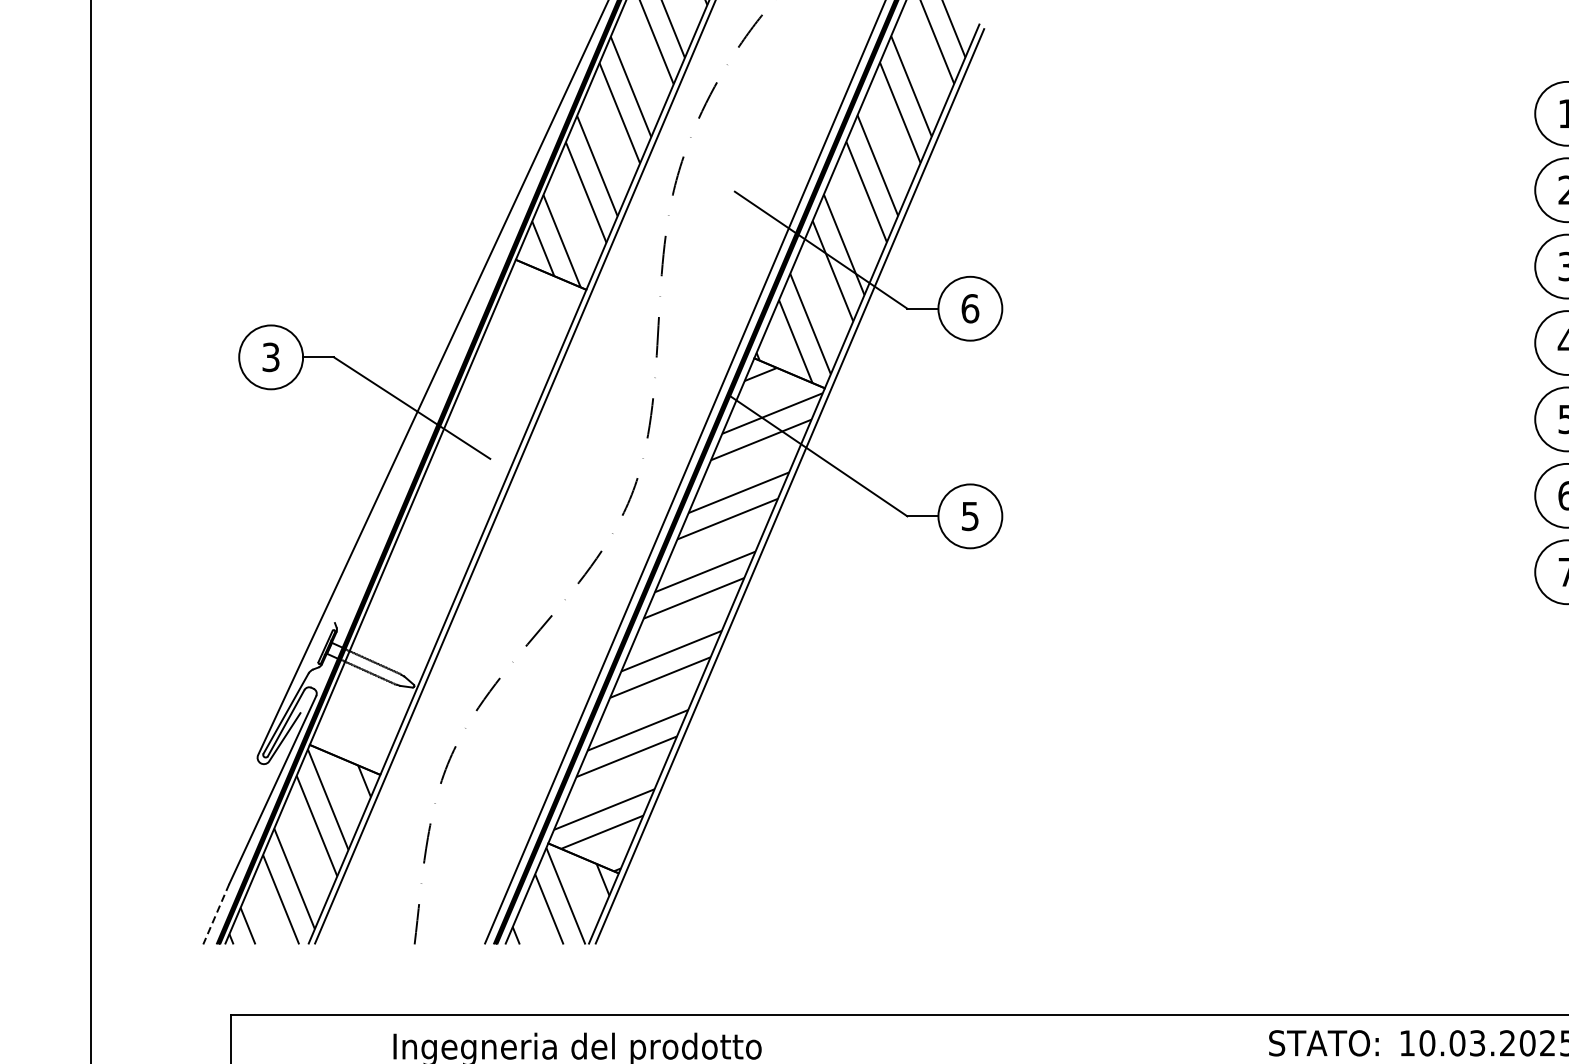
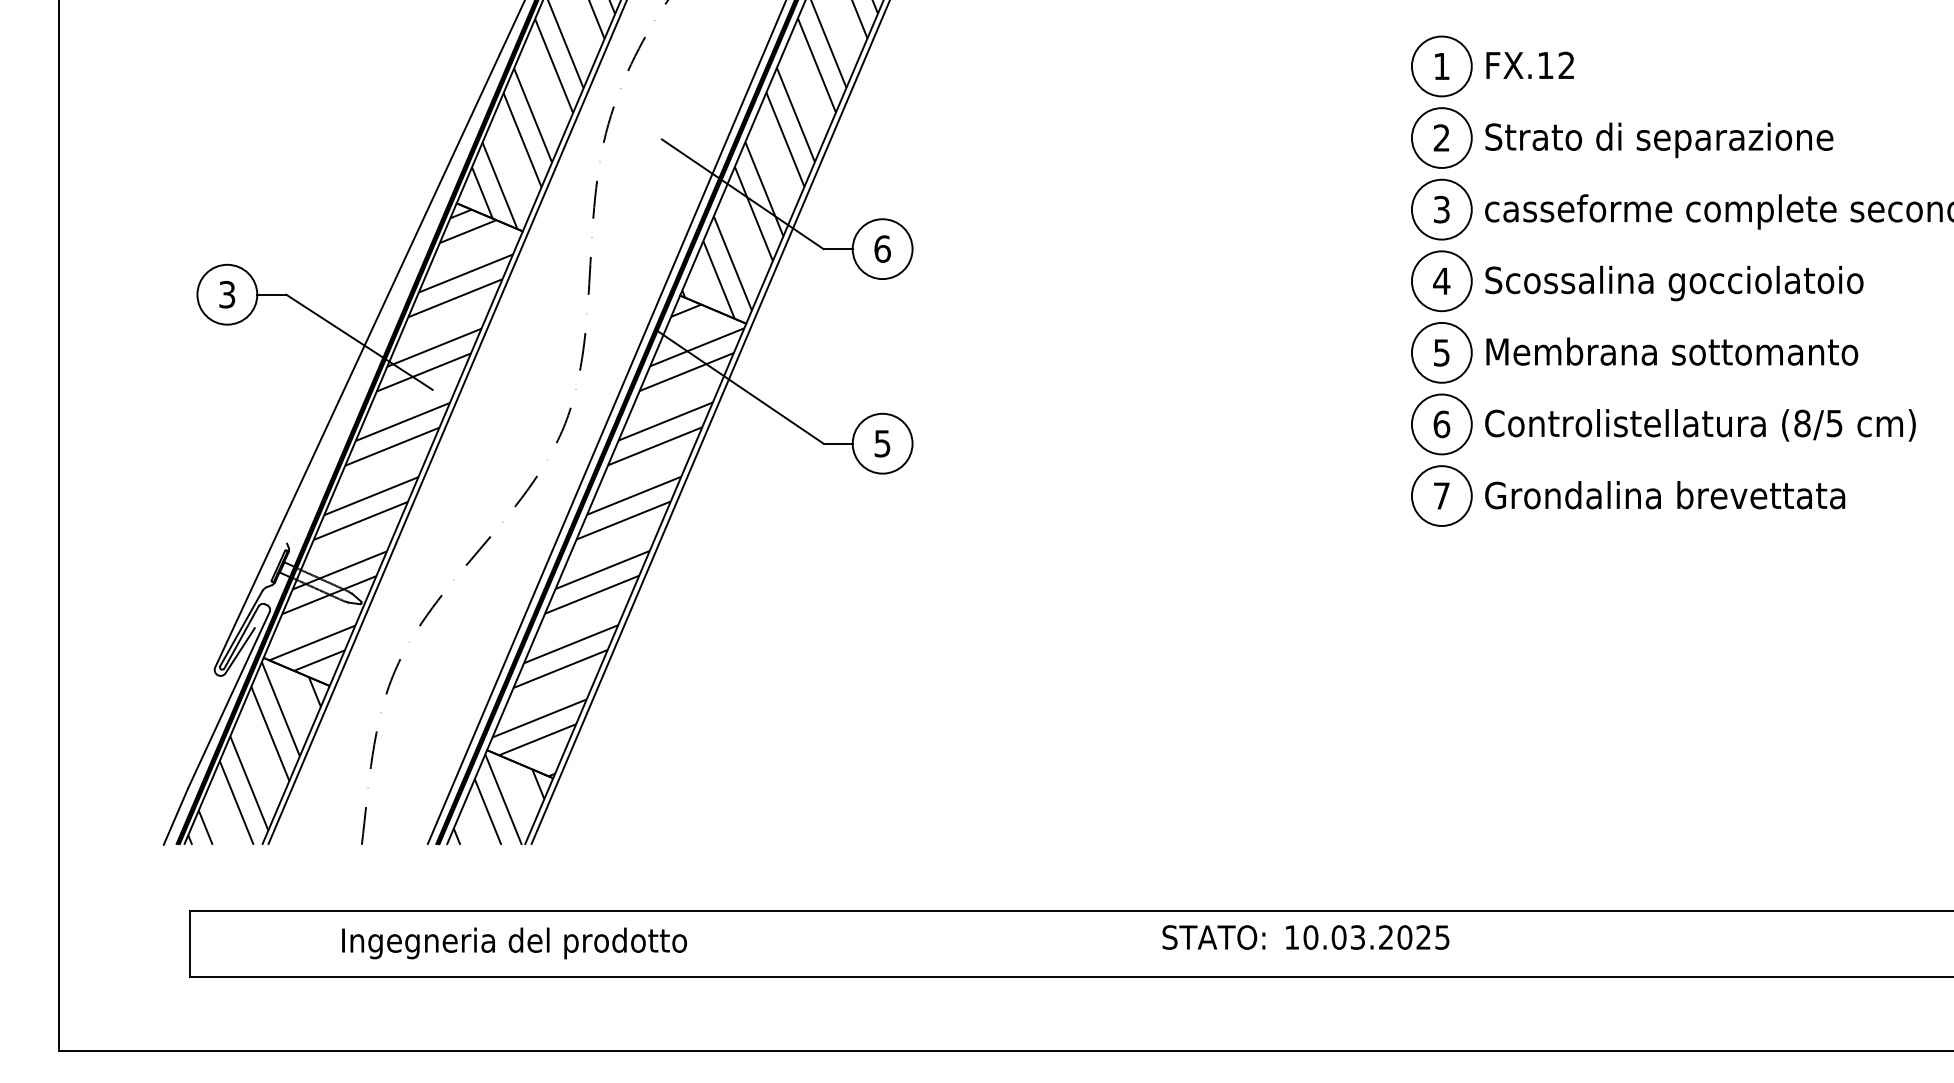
hatch: (446, 511) -> (391, 439), added
line: (215, 914) -> (175, 816), dashed -> solid

